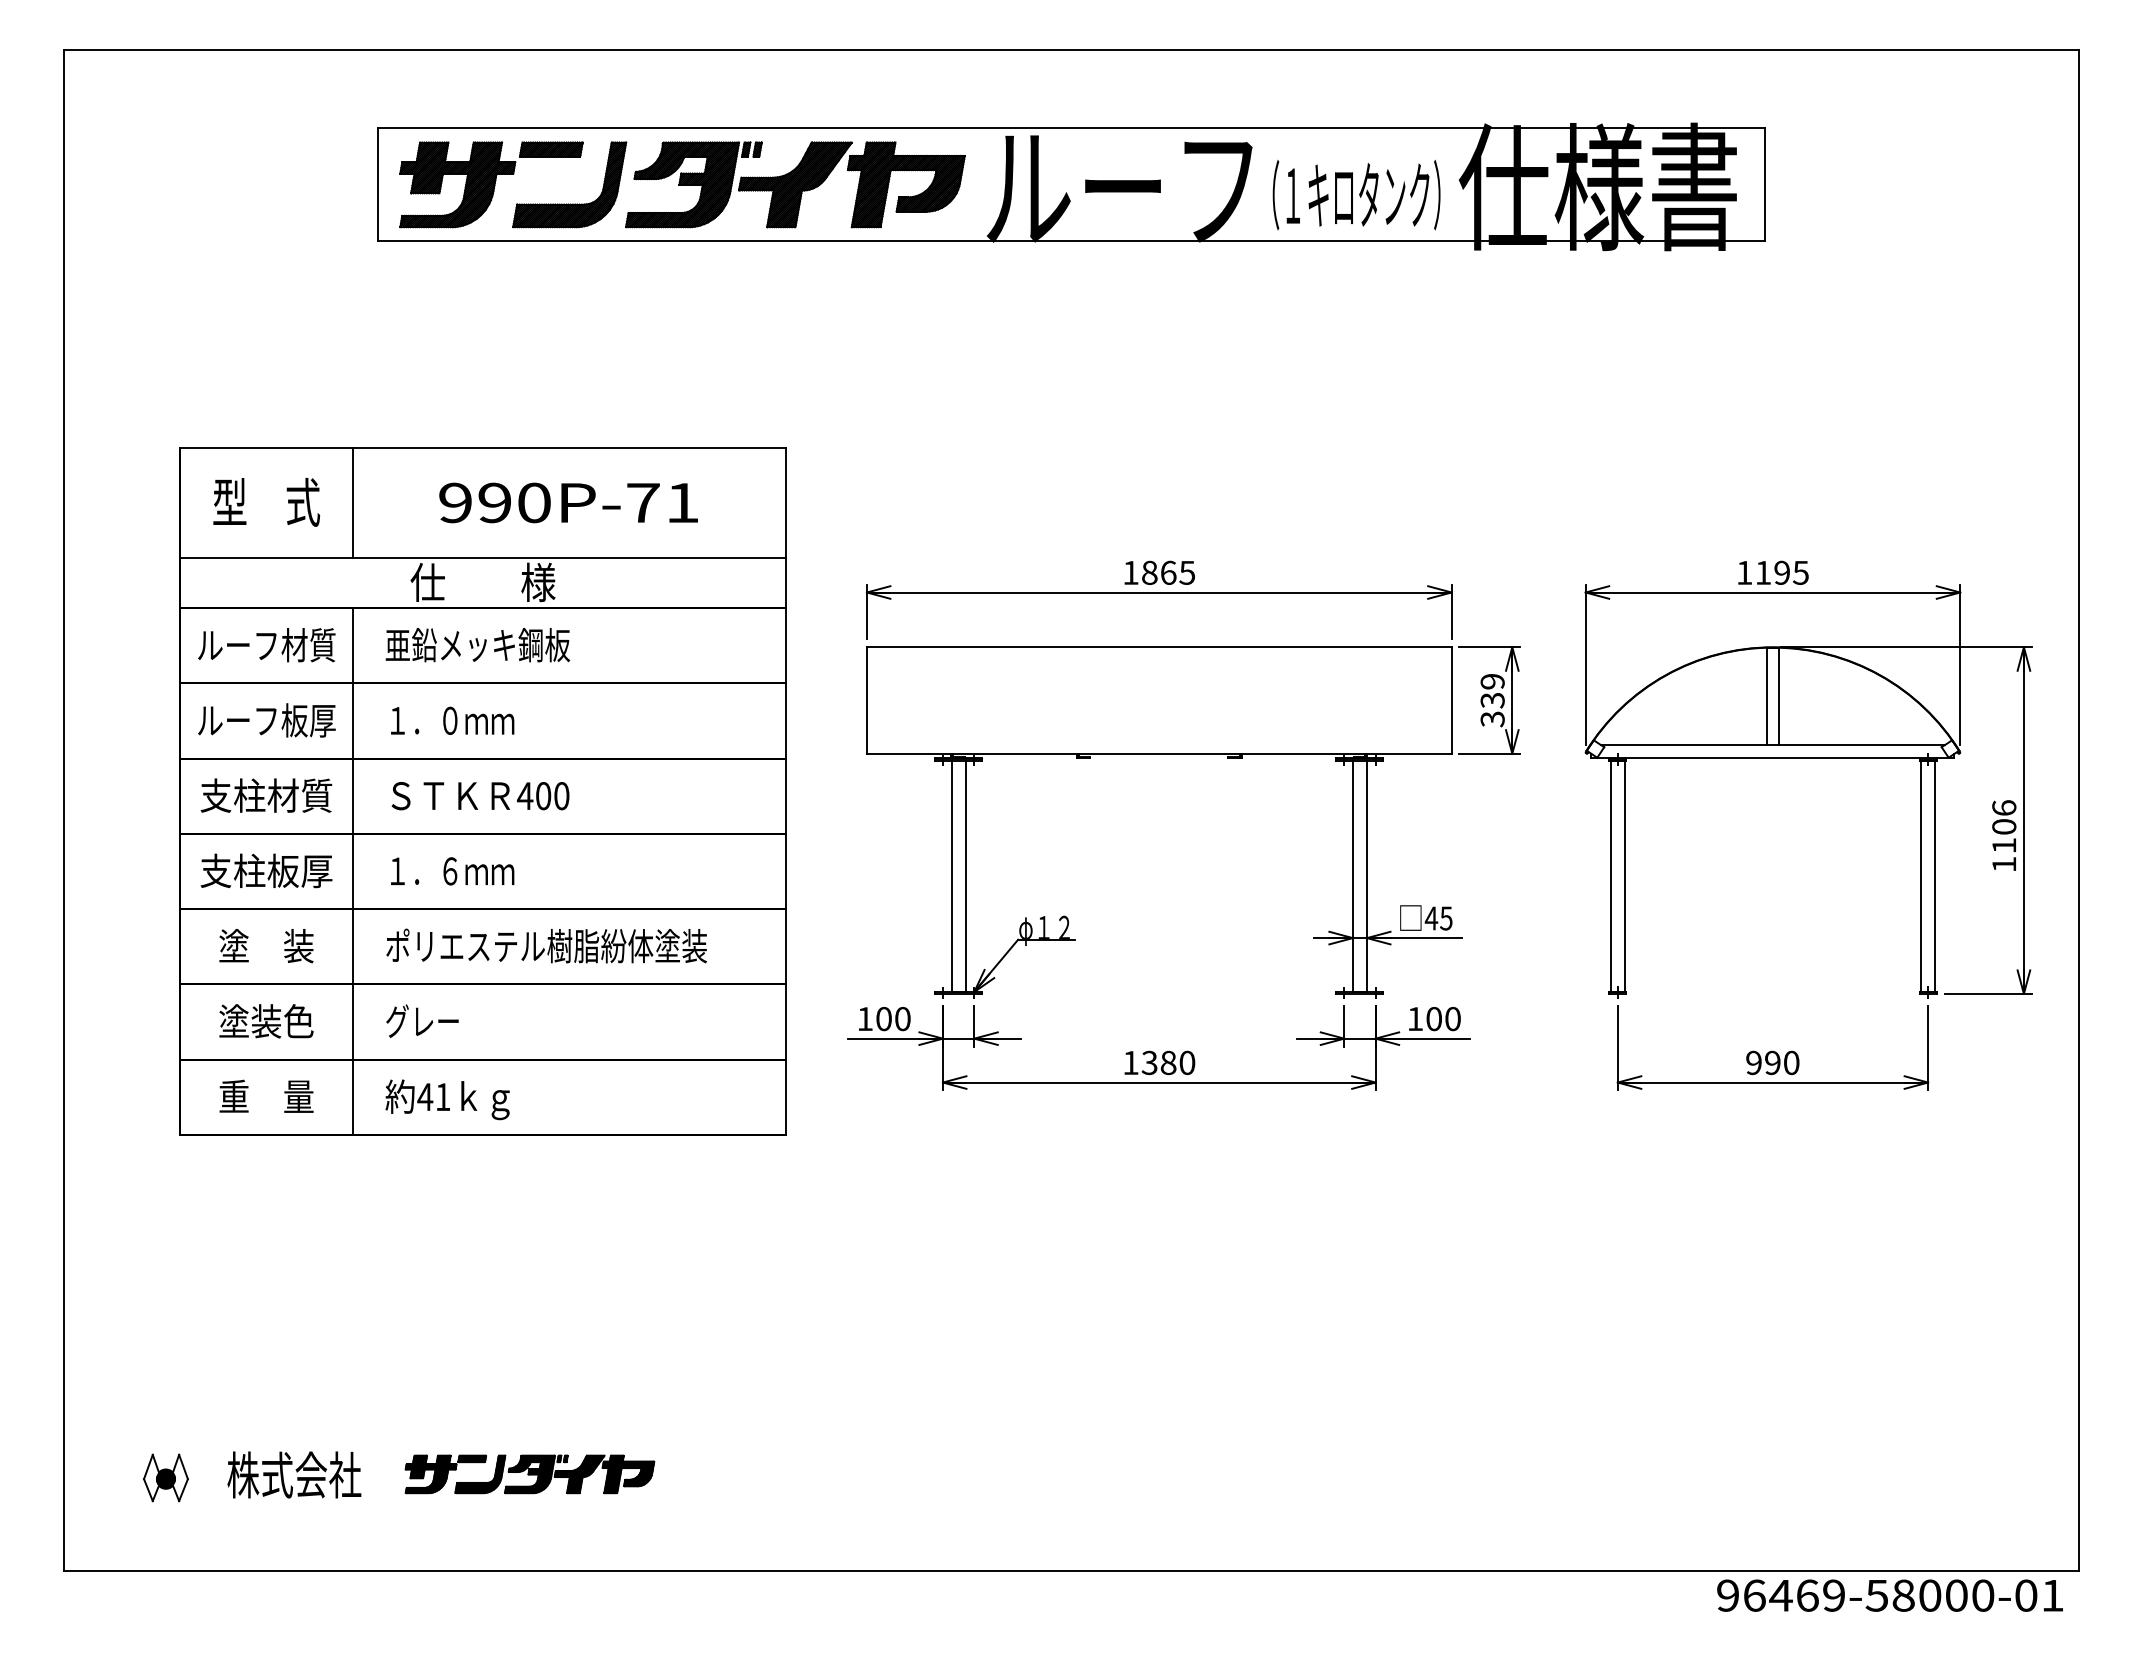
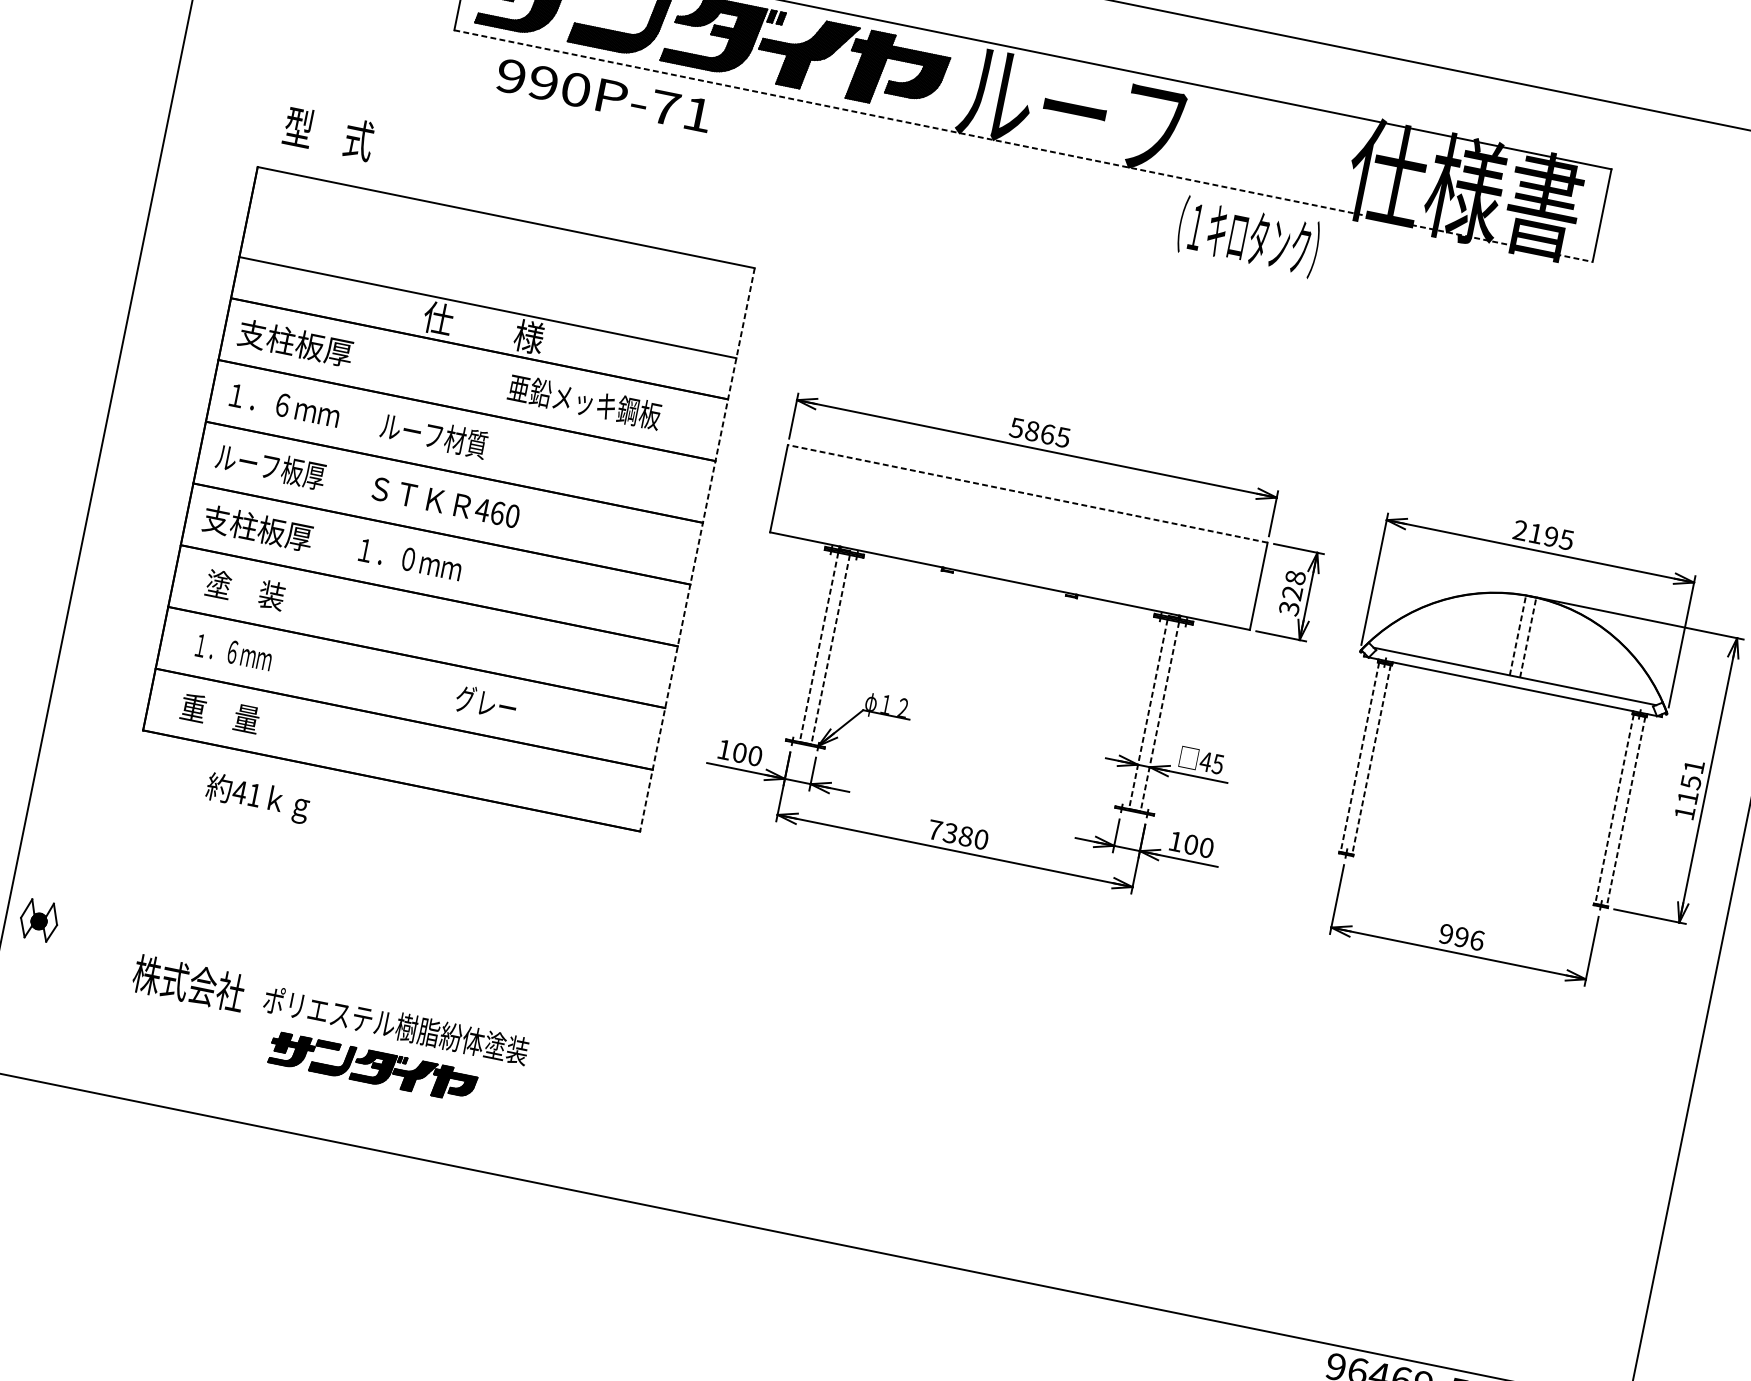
text: (1356, 194) -> (1248, 236), moved
line: (1071, 241) -> (1023, 146), solid -> dashed
text: (266, 502) -> (328, 133), moved
line: (352, 502) -> (389, 240), removed
text: (568, 502) -> (604, 95), moved
text: (1130, 572) -> (1016, 427), 1865 -> 5865
text: (1744, 572) -> (1520, 530), 1195 -> 2195
text: (266, 645) -> (295, 343), ルーフ材質 -> 支柱板厚
text: (477, 645) -> (584, 402), moved
line: (1158, 647) -> (1027, 493), solid -> dashed
text: (1492, 690) -> (1293, 584), 339 -> 328
line: (1766, 696) -> (1517, 635), solid -> dashed
line: (1779, 696) -> (1528, 637), solid -> dashed
text: (266, 720) -> (283, 404), ルーフ板厚 -> １．６ｍｍ
text: (450, 720) -> (433, 435), １．０ｍｍ -> ルーフ材質
line: (786, 791) -> (697, 549), solid -> dashed
text: (266, 795) -> (270, 466), 支柱材質 -> ルーフ板厚
text: (543, 796) -> (497, 513), 400 -> 460
text: (2004, 817) -> (1692, 774), 1106 -> 1151
line: (352, 871) -> (328, 543), removed
text: (450, 871) -> (408, 559), １．６ｍｍ -> １．０ｍｍ
line: (951, 877) -> (818, 648), solid -> dashed
line: (965, 877) -> (830, 650), solid -> dashed
line: (1352, 877) -> (1147, 715), solid -> dashed
line: (1367, 877) -> (1160, 717), solid -> dashed
line: (1610, 877) -> (1359, 758), solid -> dashed
line: (1624, 877) -> (1371, 760), solid -> dashed
line: (1921, 877) -> (1614, 810), solid -> dashed
line: (1935, 877) -> (1626, 812), solid -> dashed
text: (546, 945) -> (396, 1025), moved
text: (422, 1020) -> (486, 702), moved
text: (266, 1021) -> (232, 651), 塗装色 -> １．６ｍｍ
text: (1130, 1062) -> (934, 829), 1380 -> 7380
text: (1791, 1062) -> (1477, 940), 990 -> 996
text: (447, 1099) -> (257, 797), moved
text: (294, 1474) -> (189, 983), moved
part: (165, 1477) -> (38, 920), moved

